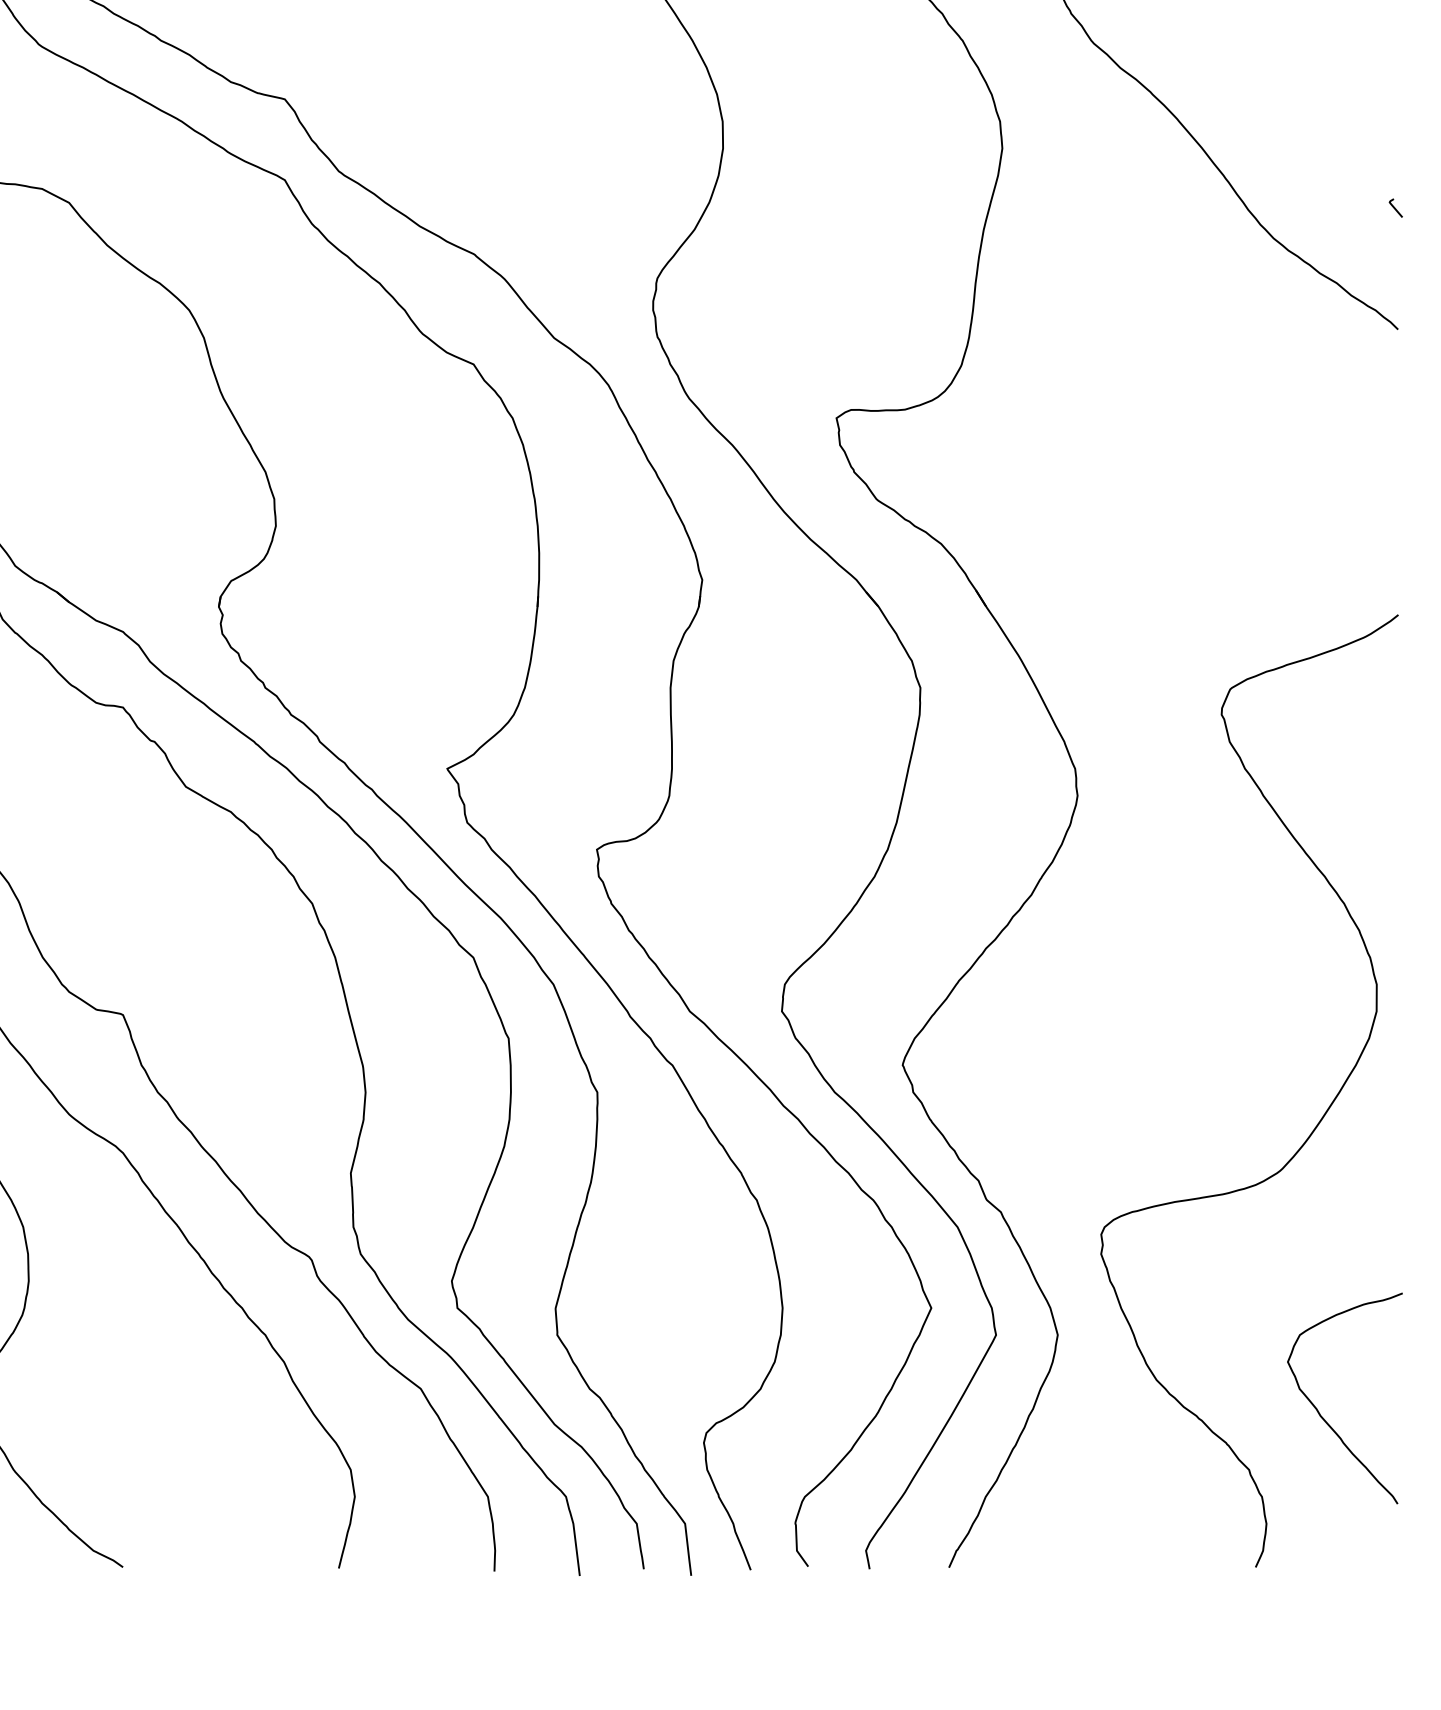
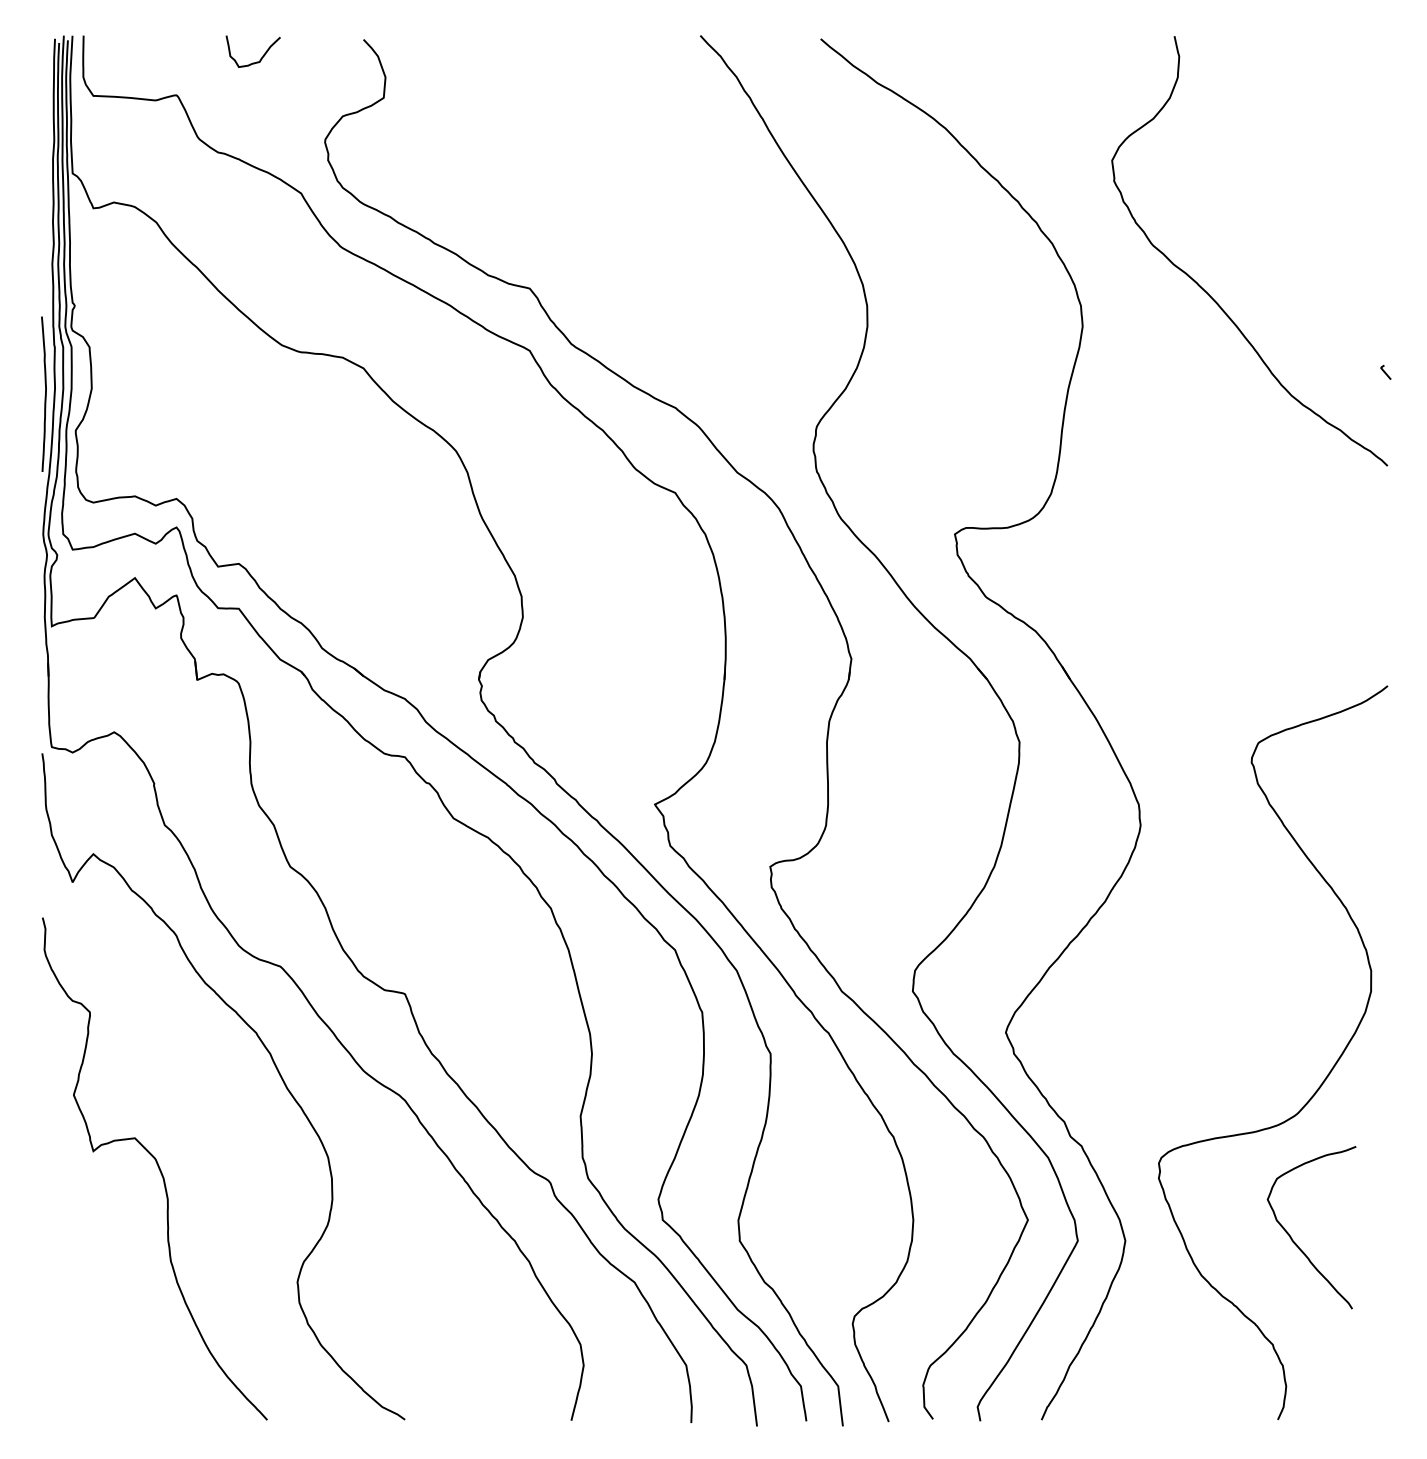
curve: (1318, 1409) -> (1291, 1236), moved

